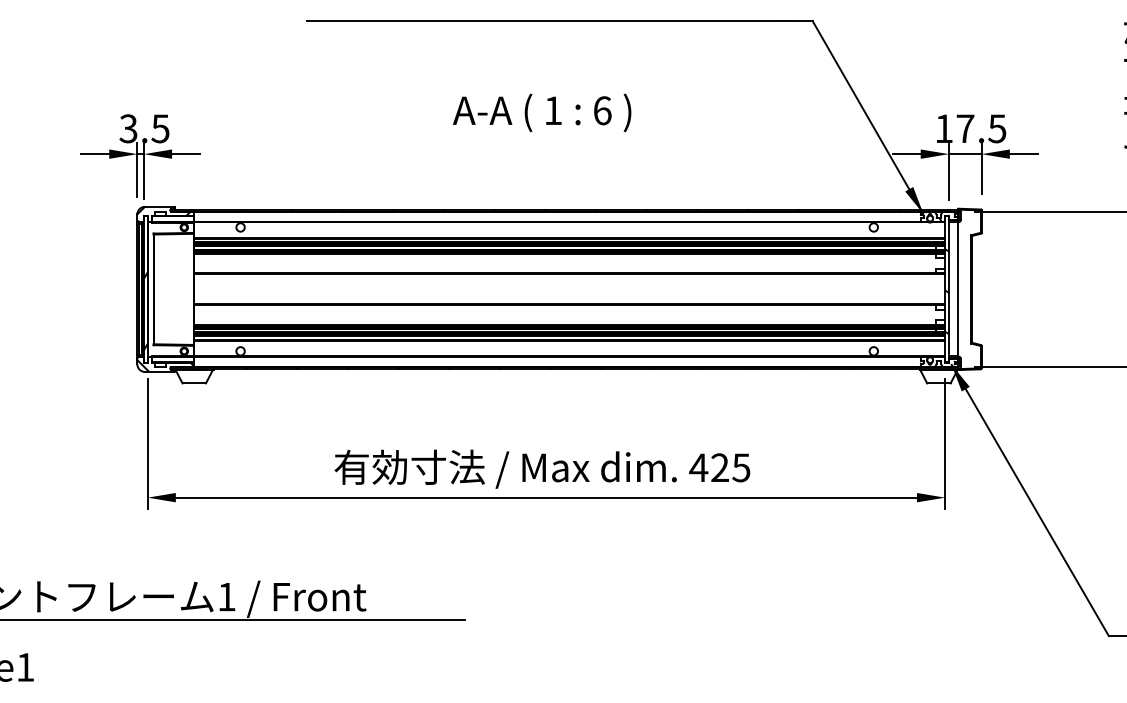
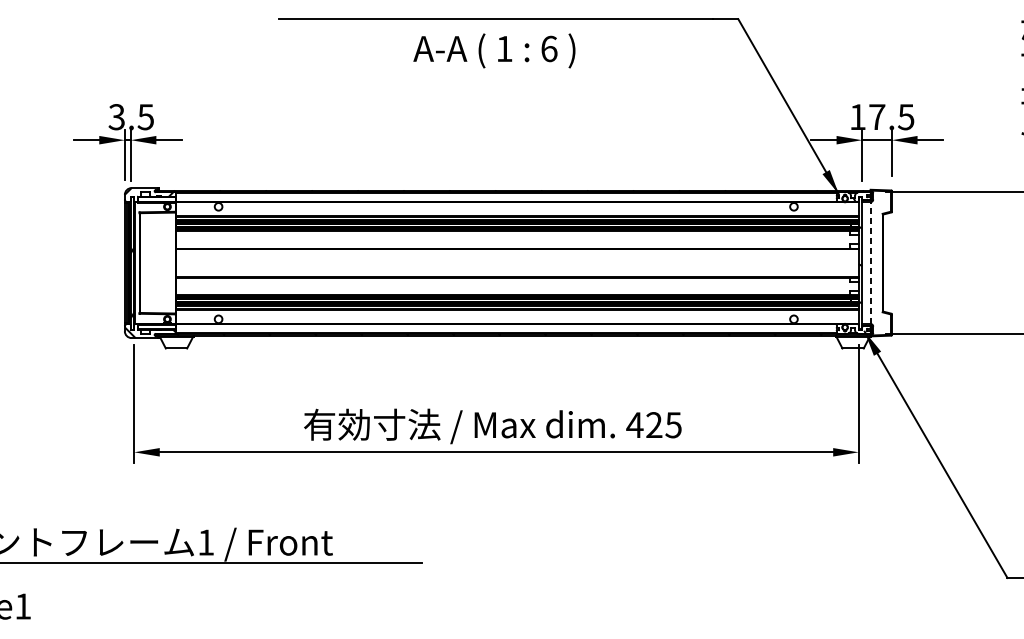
text: (542, 112) -> (494, 50), moved
line: (958, 288) -> (870, 262), solid -> dashed

